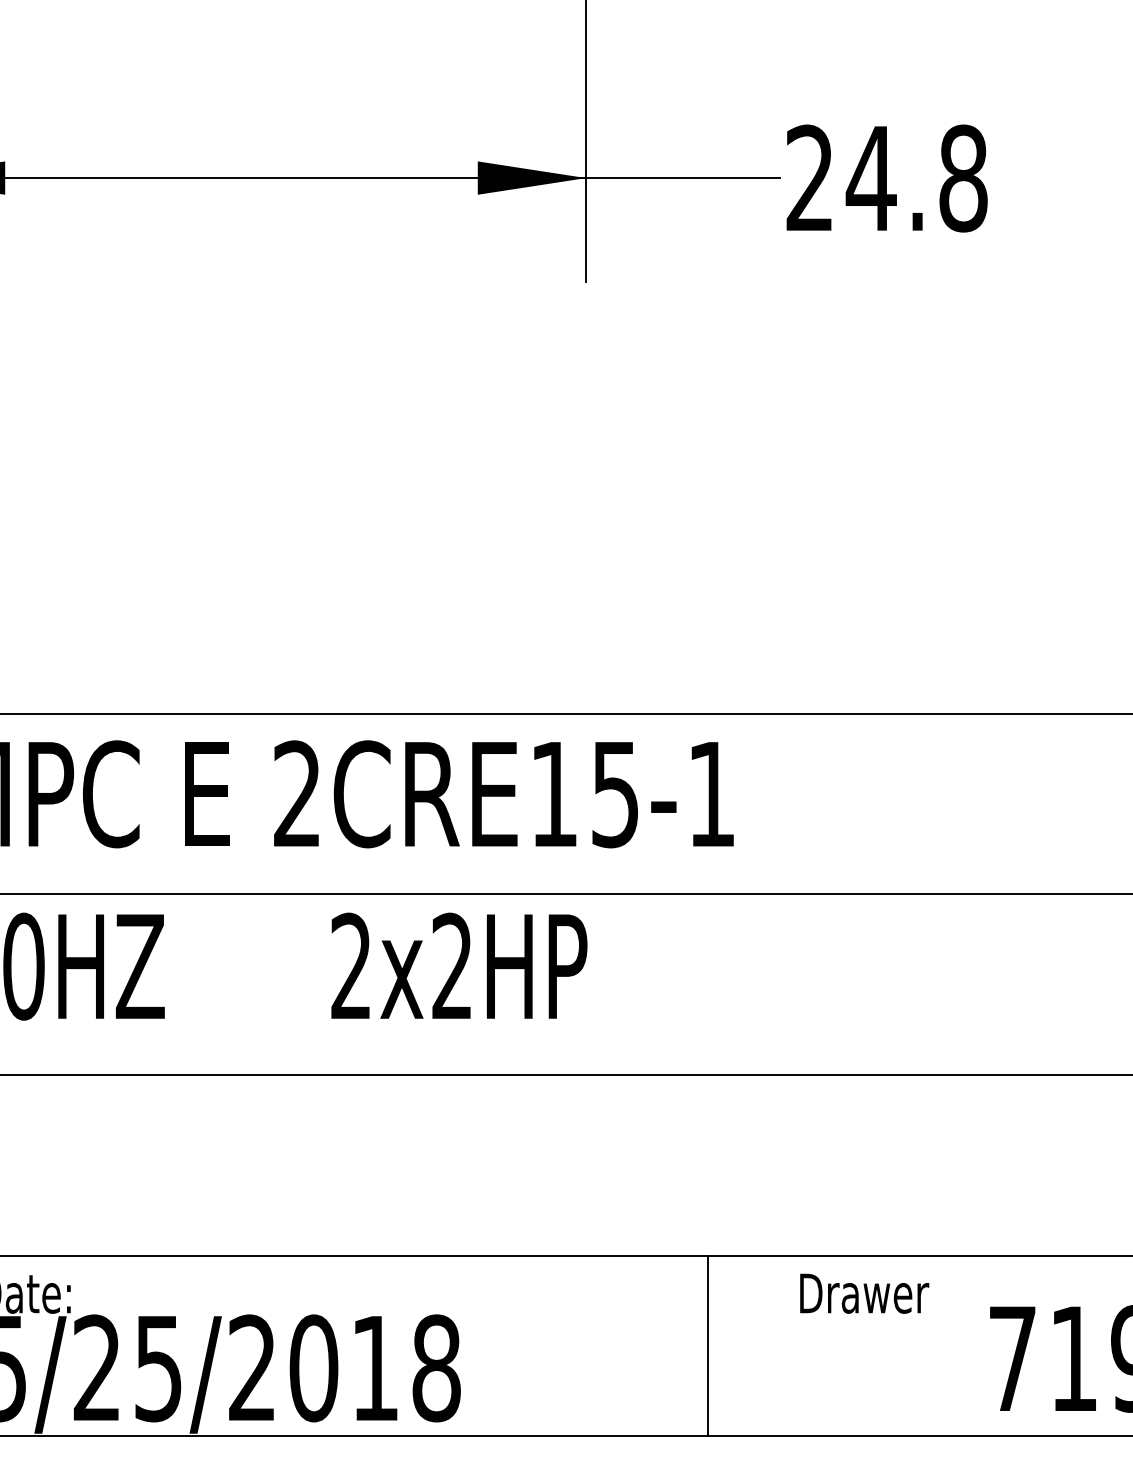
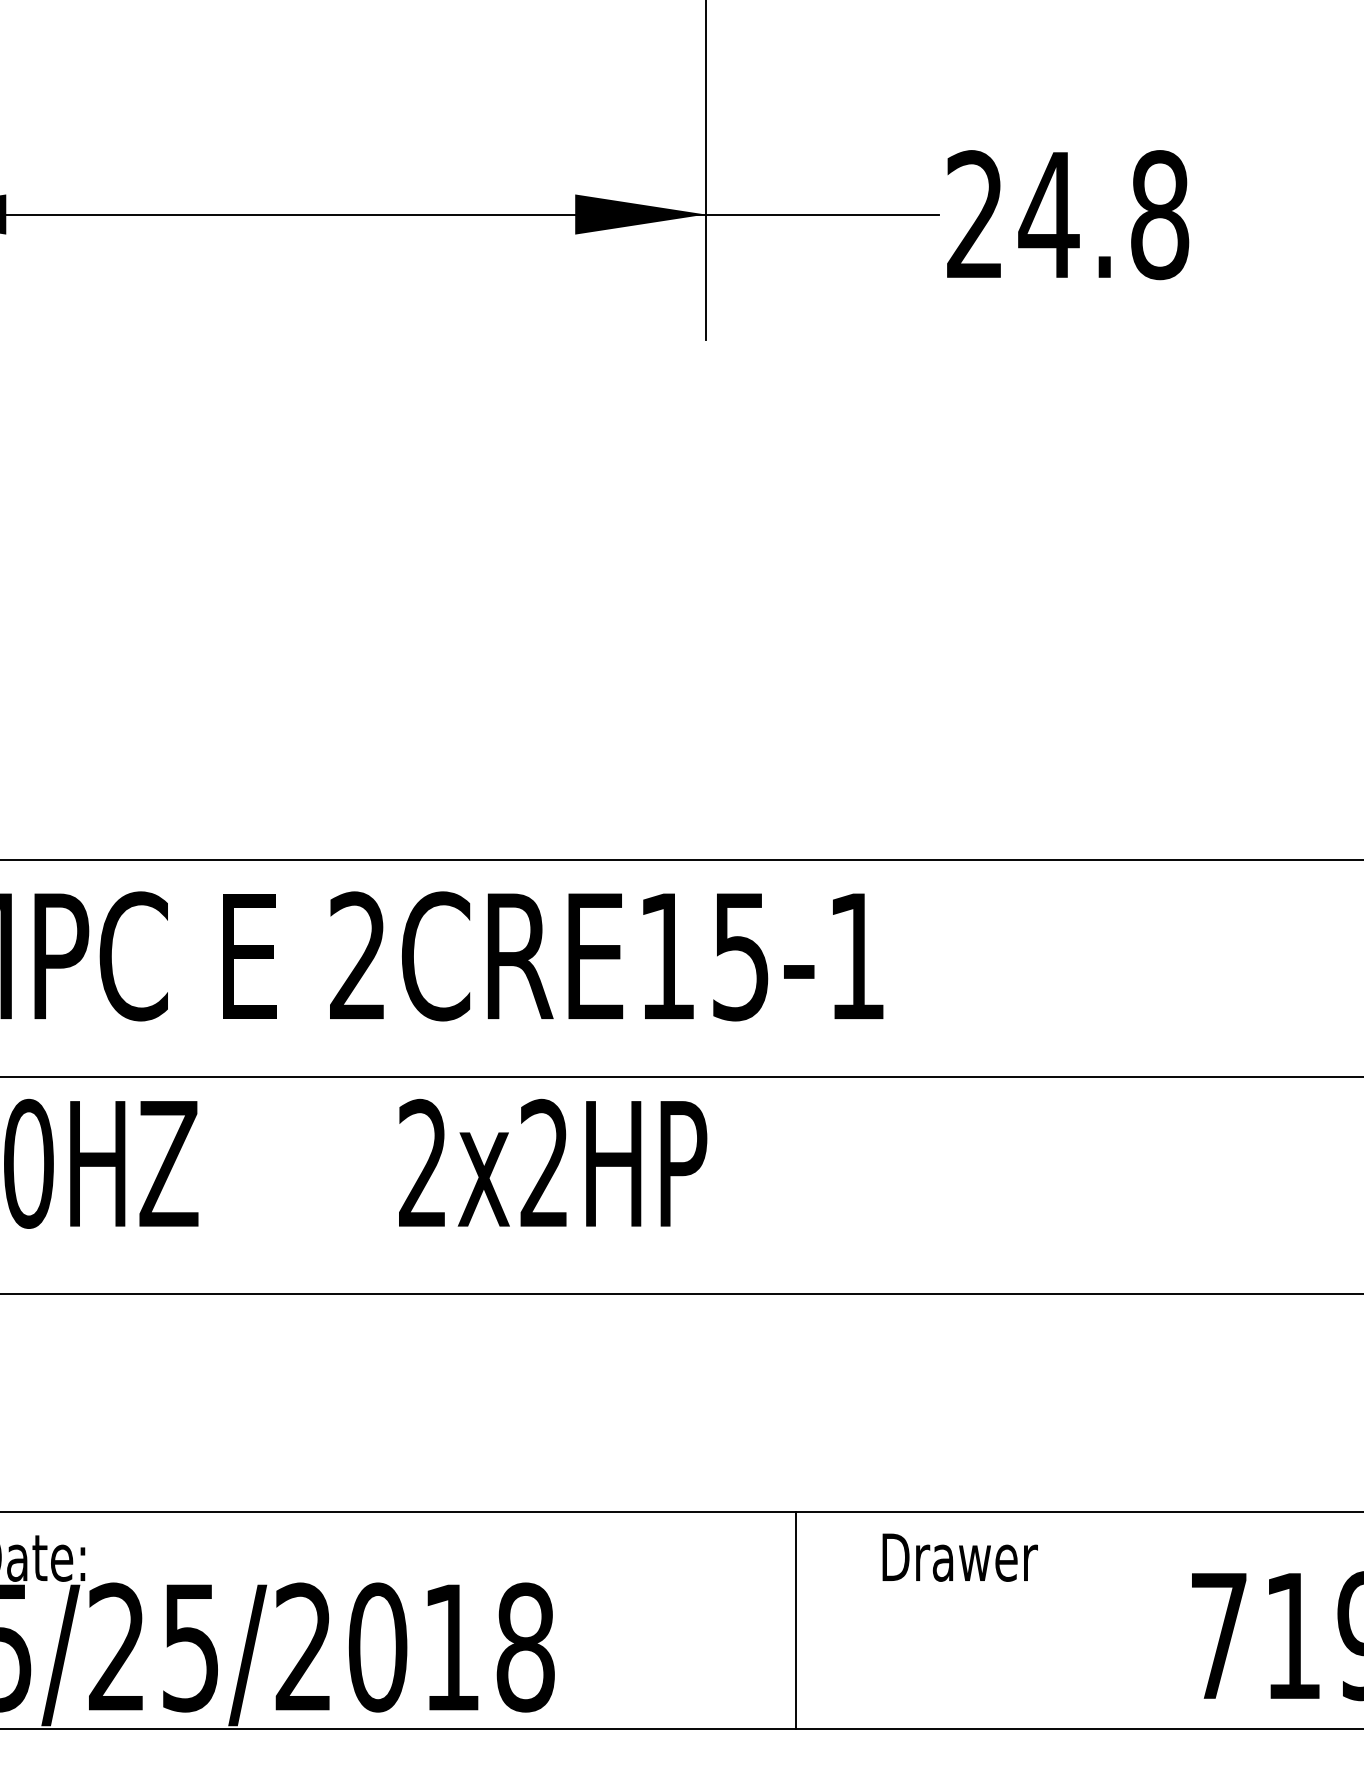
text: (864, 1293) -> (960, 1557), moved
line: (708, 1345) -> (796, 1619), moved

